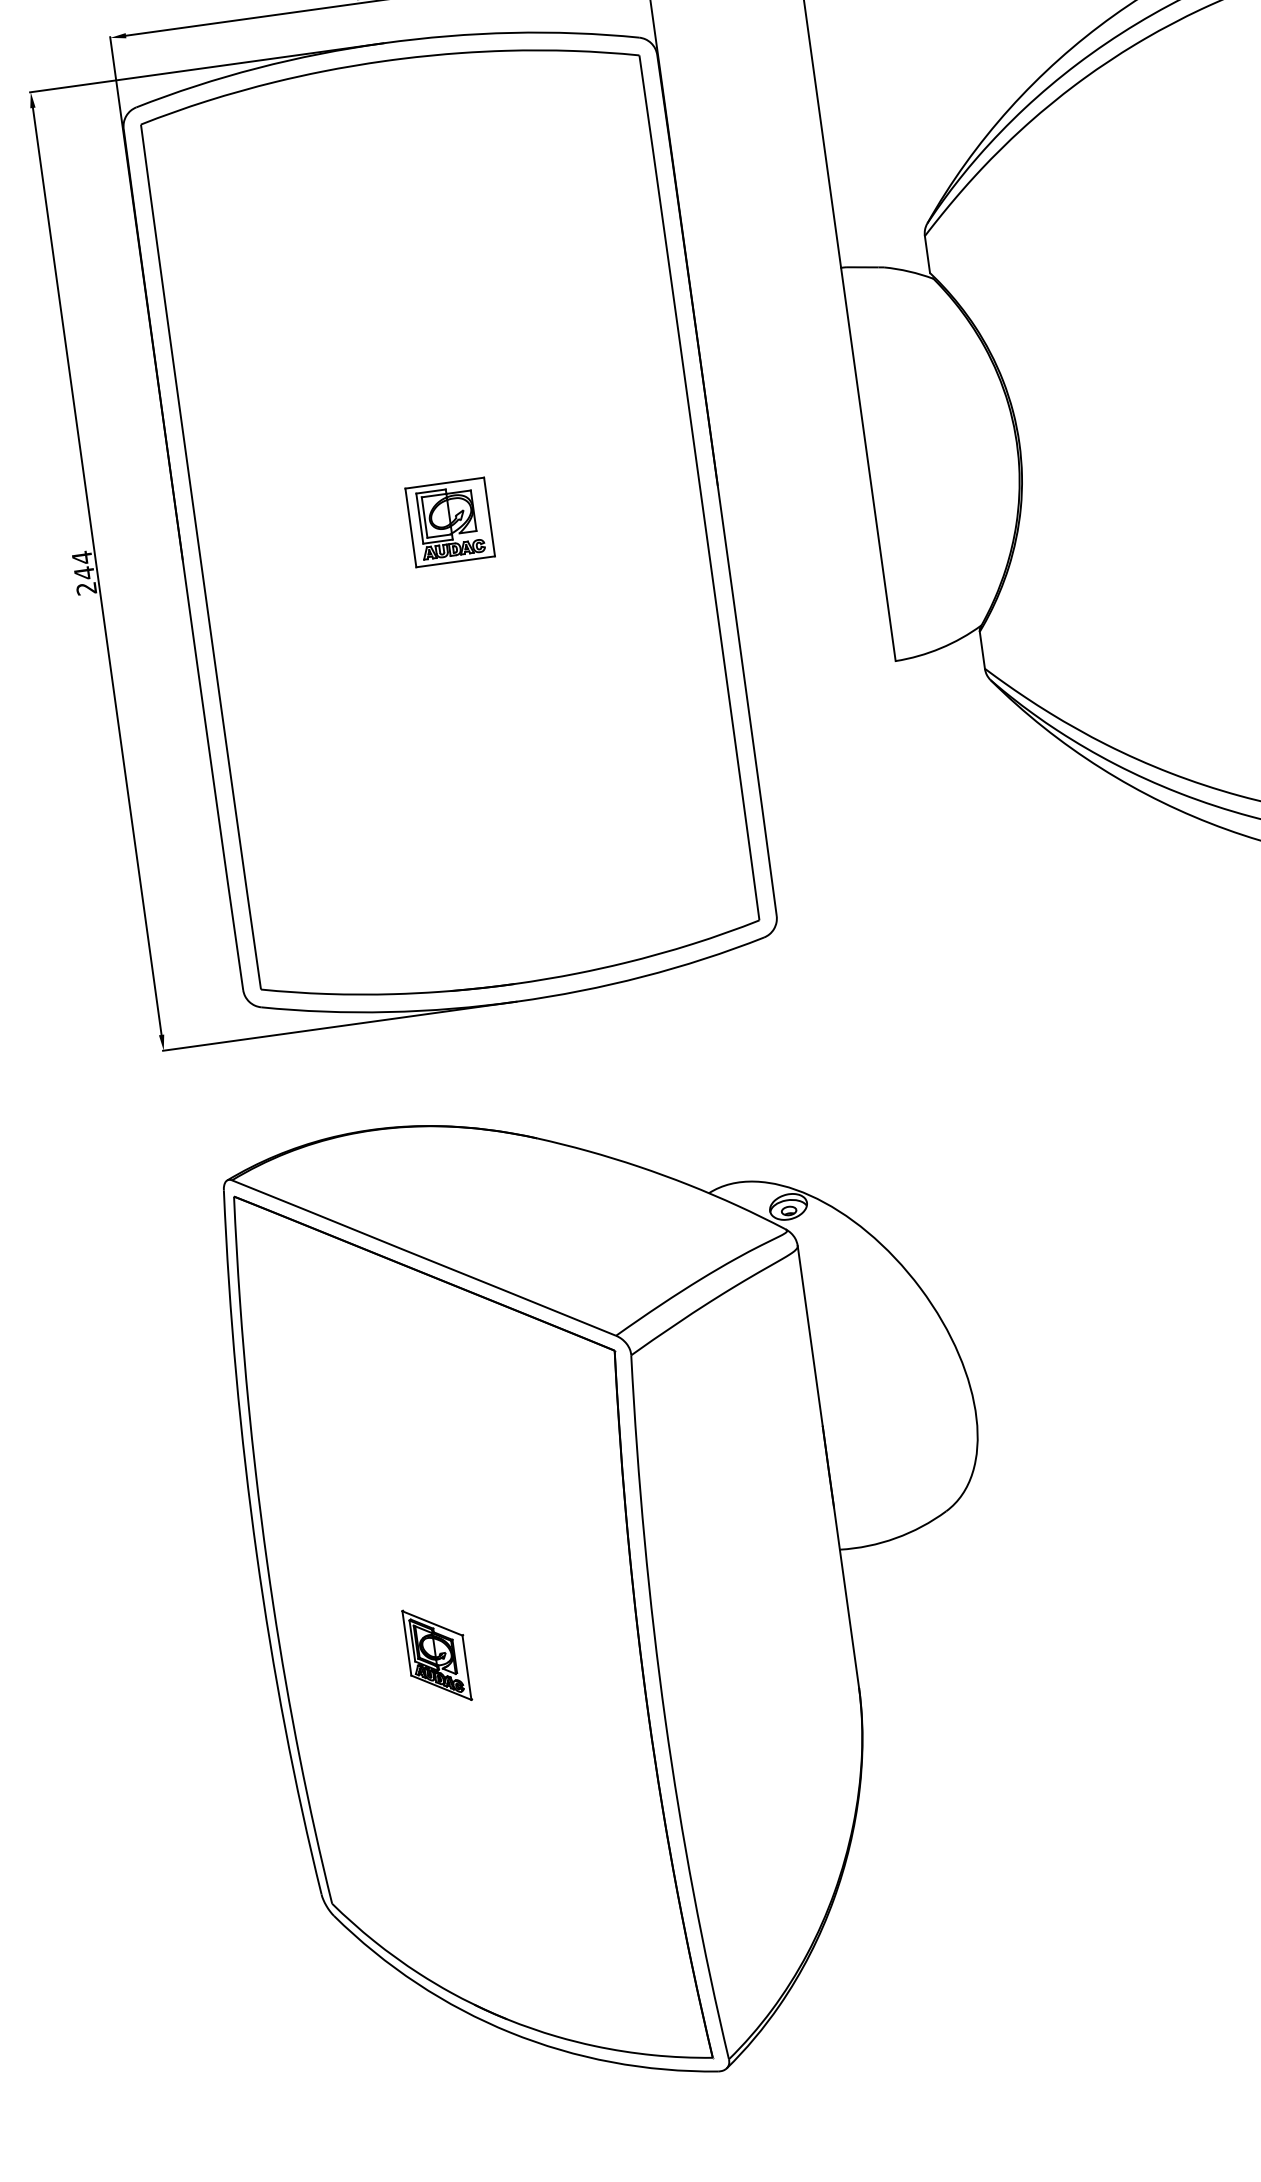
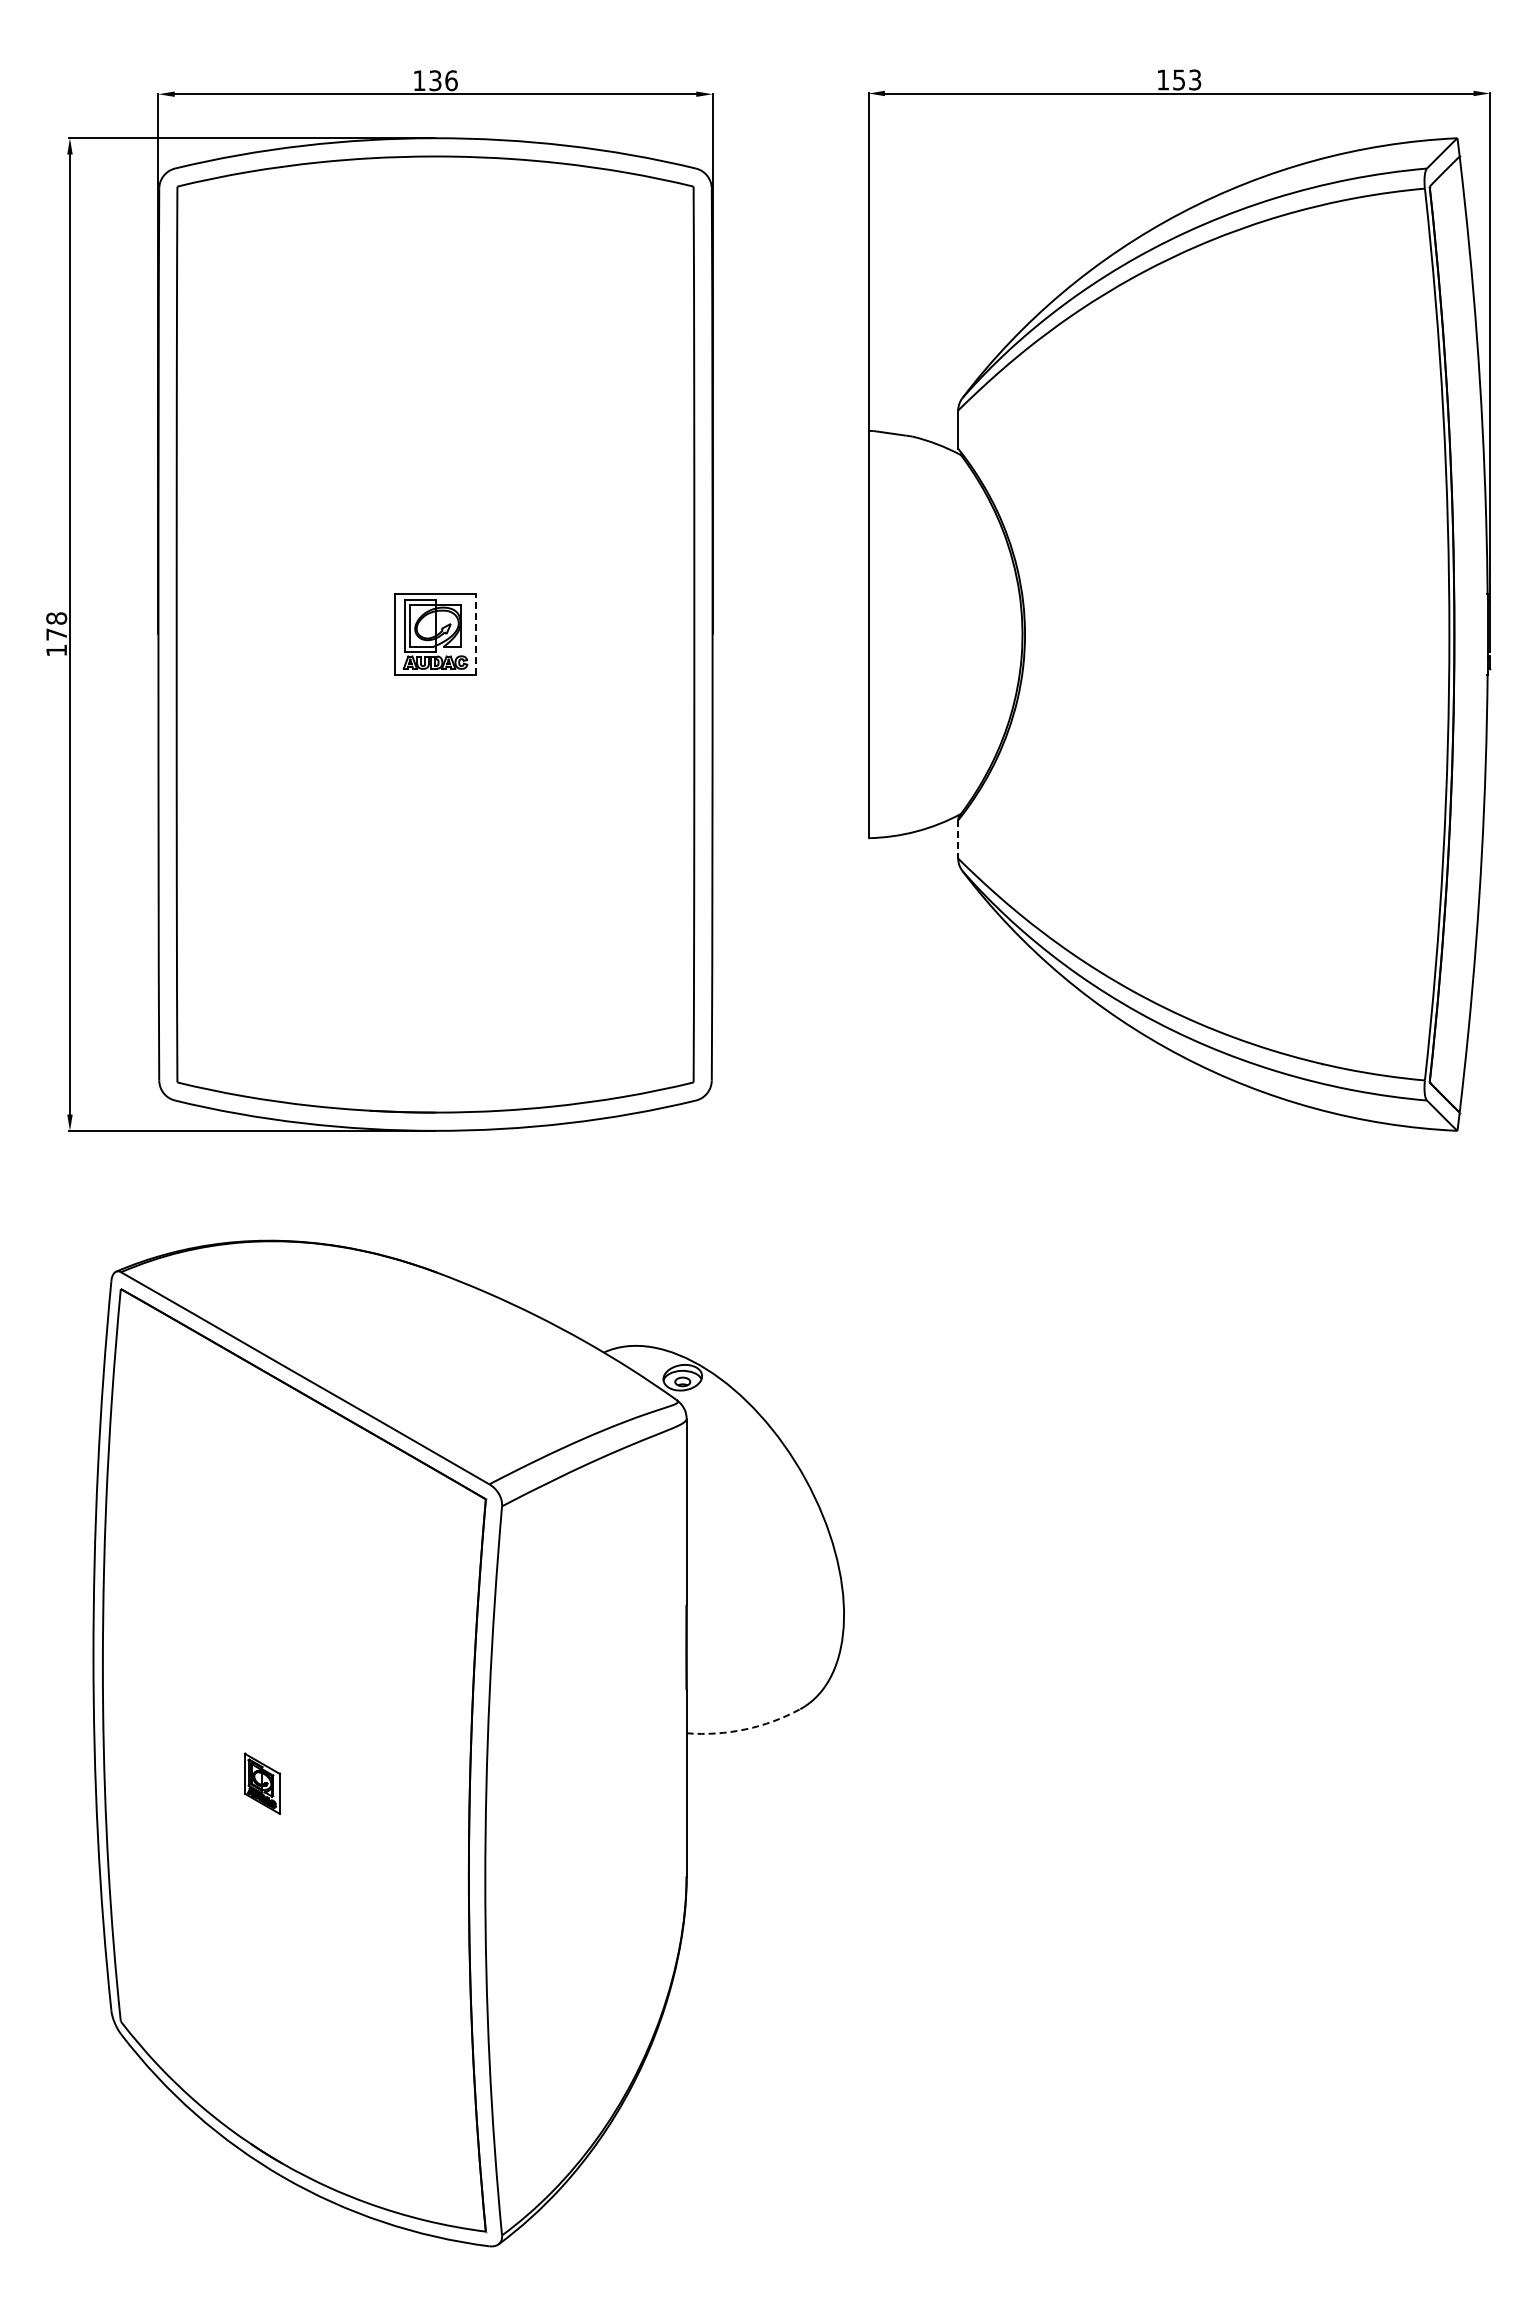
line: (489, 516) -> (476, 634), solid -> dashed
text: (84, 573) -> (56, 634), 244 -> 178
line: (982, 650) -> (958, 839), solid -> dashed
arc: (896, 1538) -> (745, 1729), solid -> dashed
part: (437, 1655) -> (262, 1783), size x0.6

